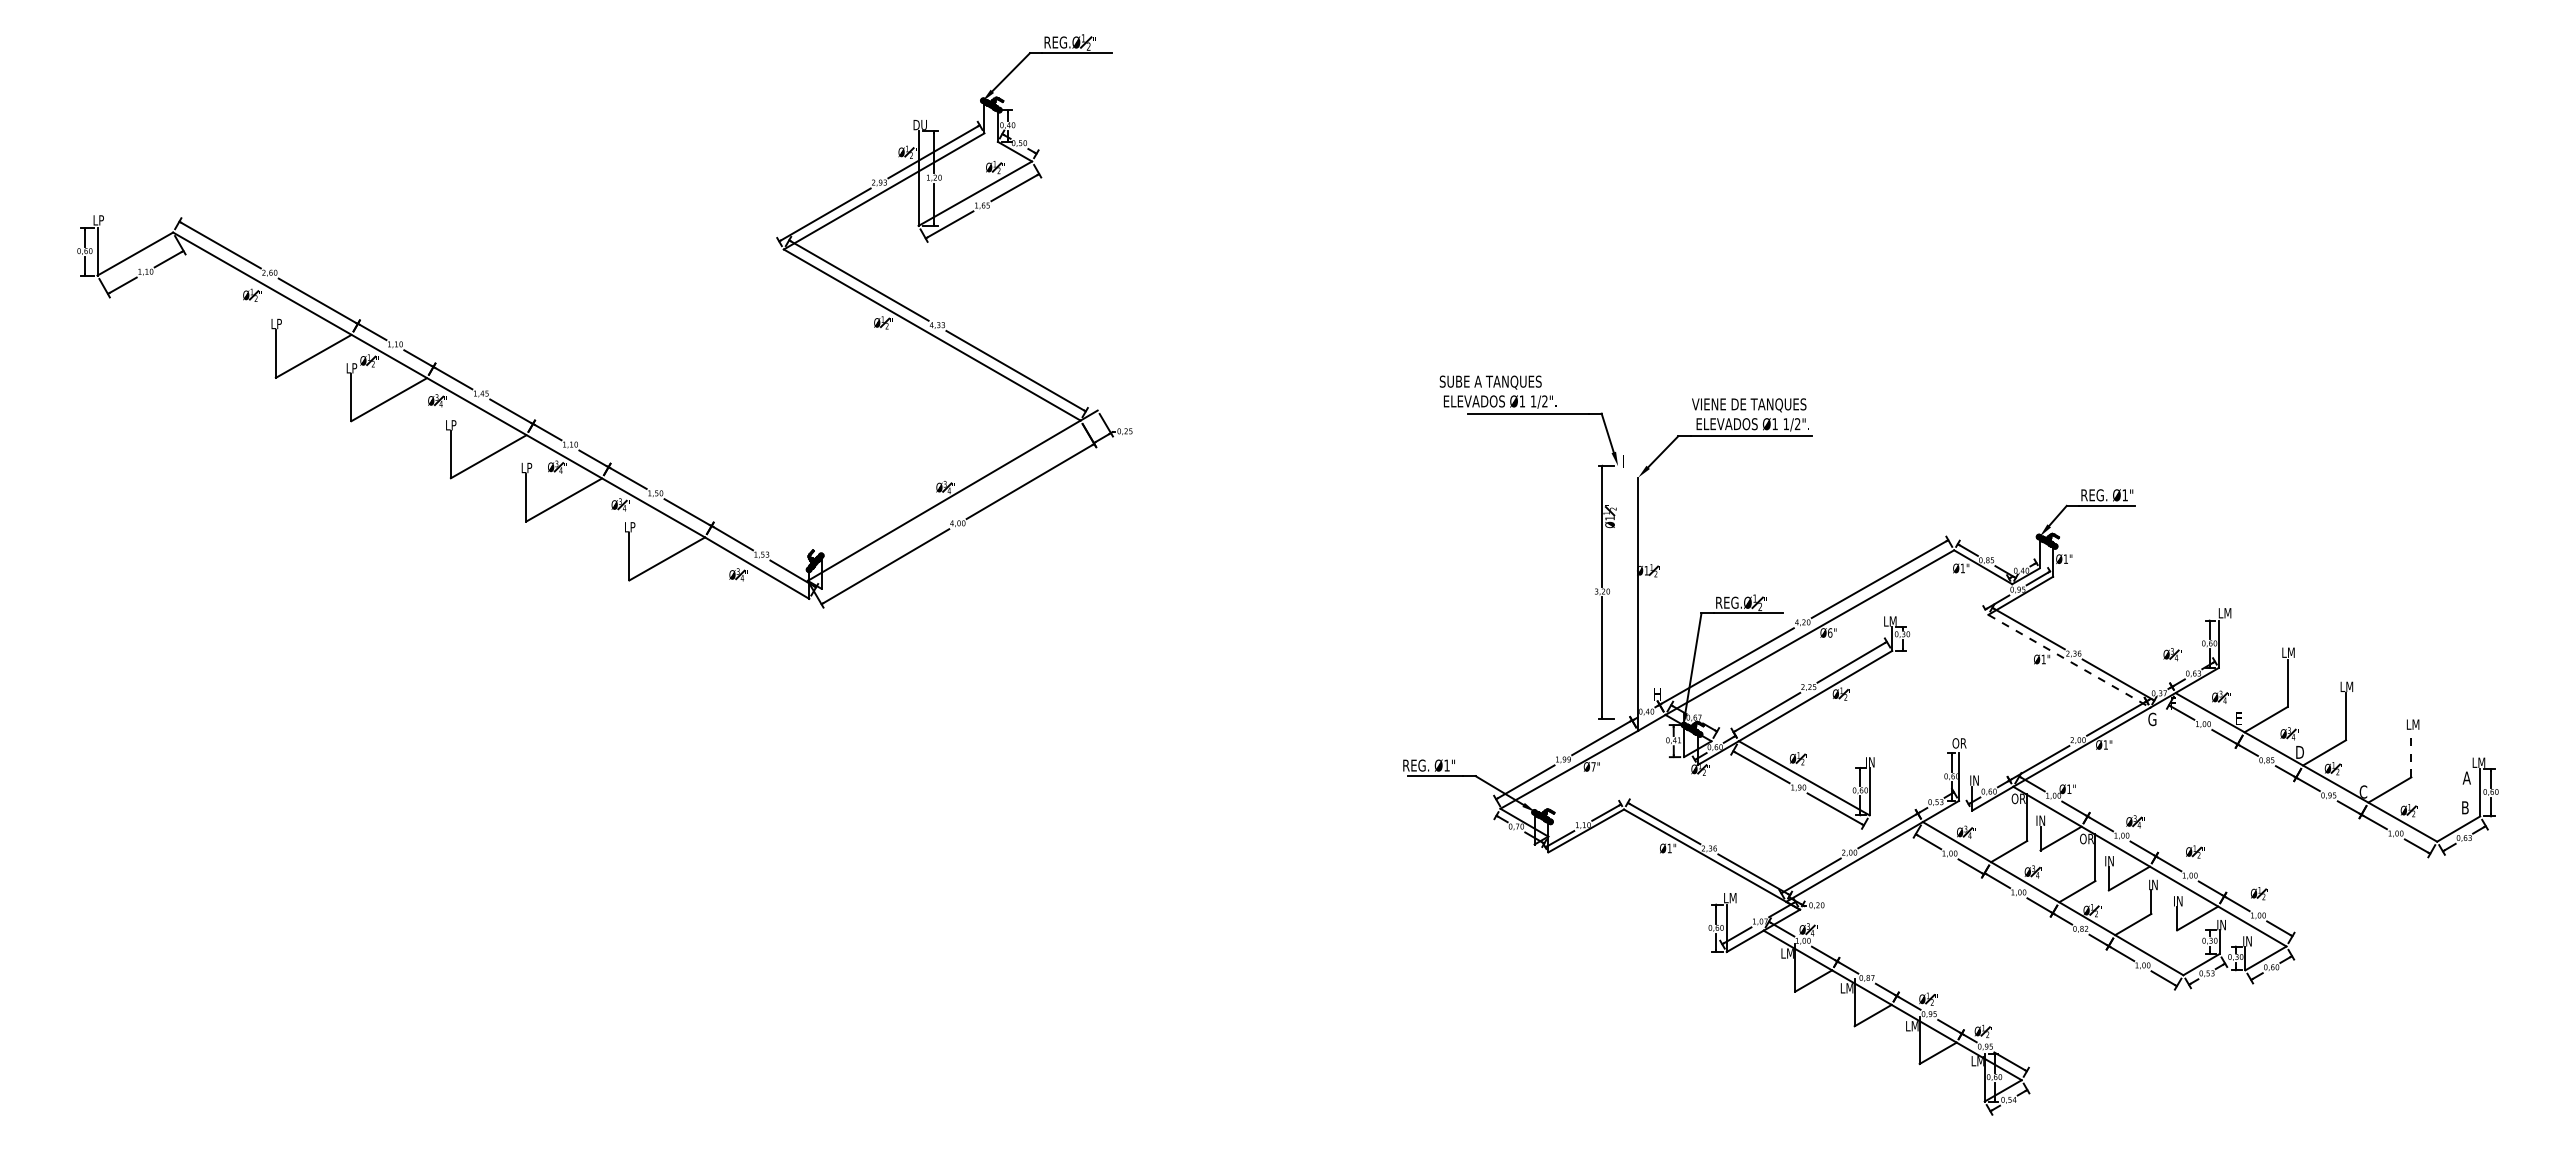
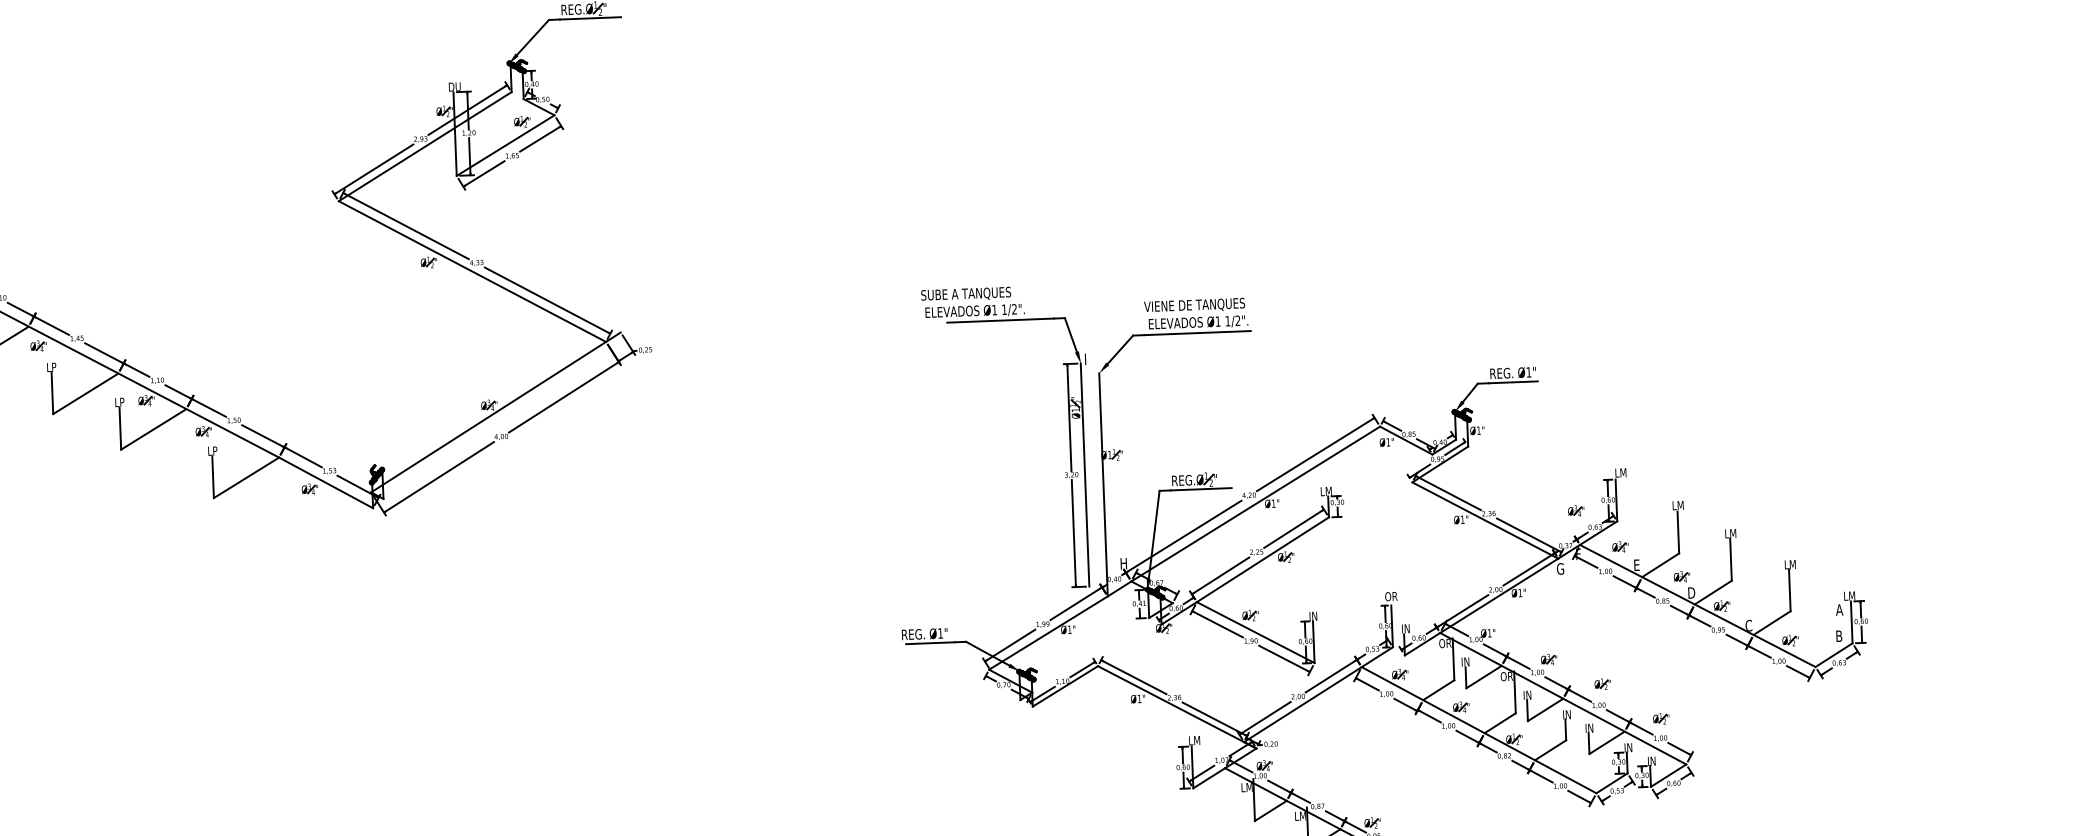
line: (1617, 591) -> (1084, 474), added
text: (1830, 632) -> (1273, 503), Ø6" -> Ø1"
line: (2069, 661) -> (1485, 520), dashed -> solid
line: (2411, 753) -> (1789, 590), dashed -> solid
text: (1593, 766) -> (1069, 629), Ø7" -> Ø1"

